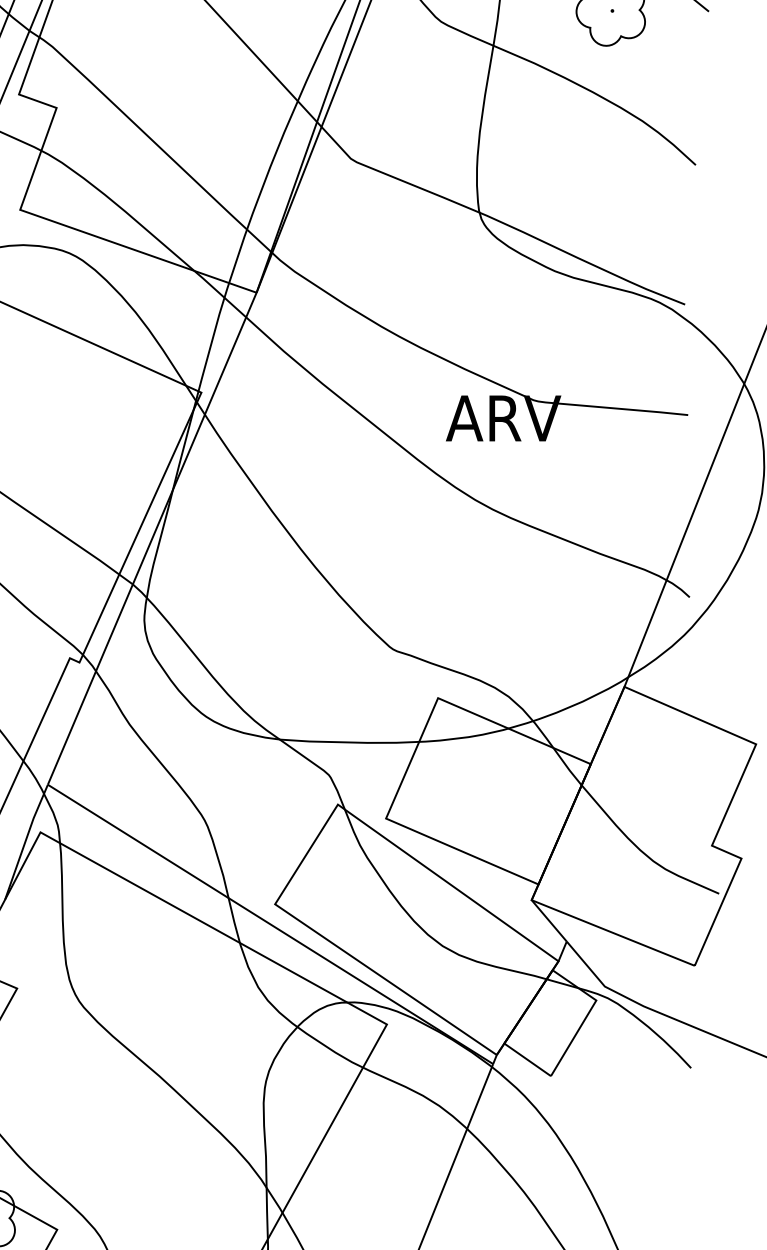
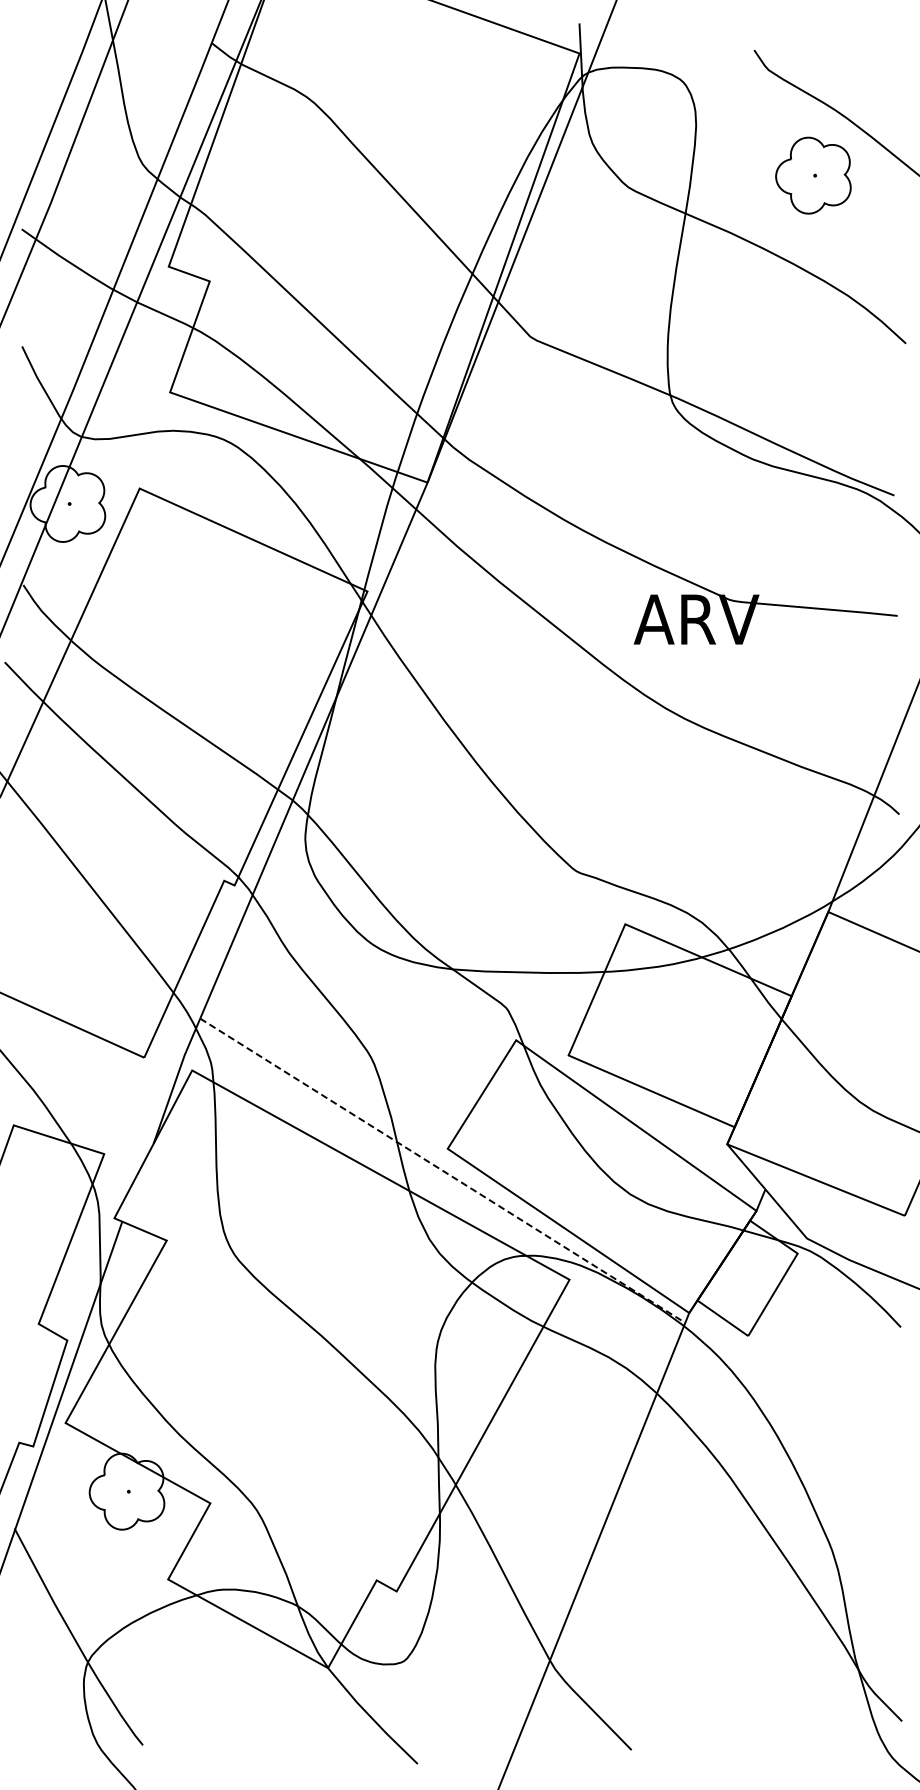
line: (271, 925) -> (443, 1171), solid -> dashed

